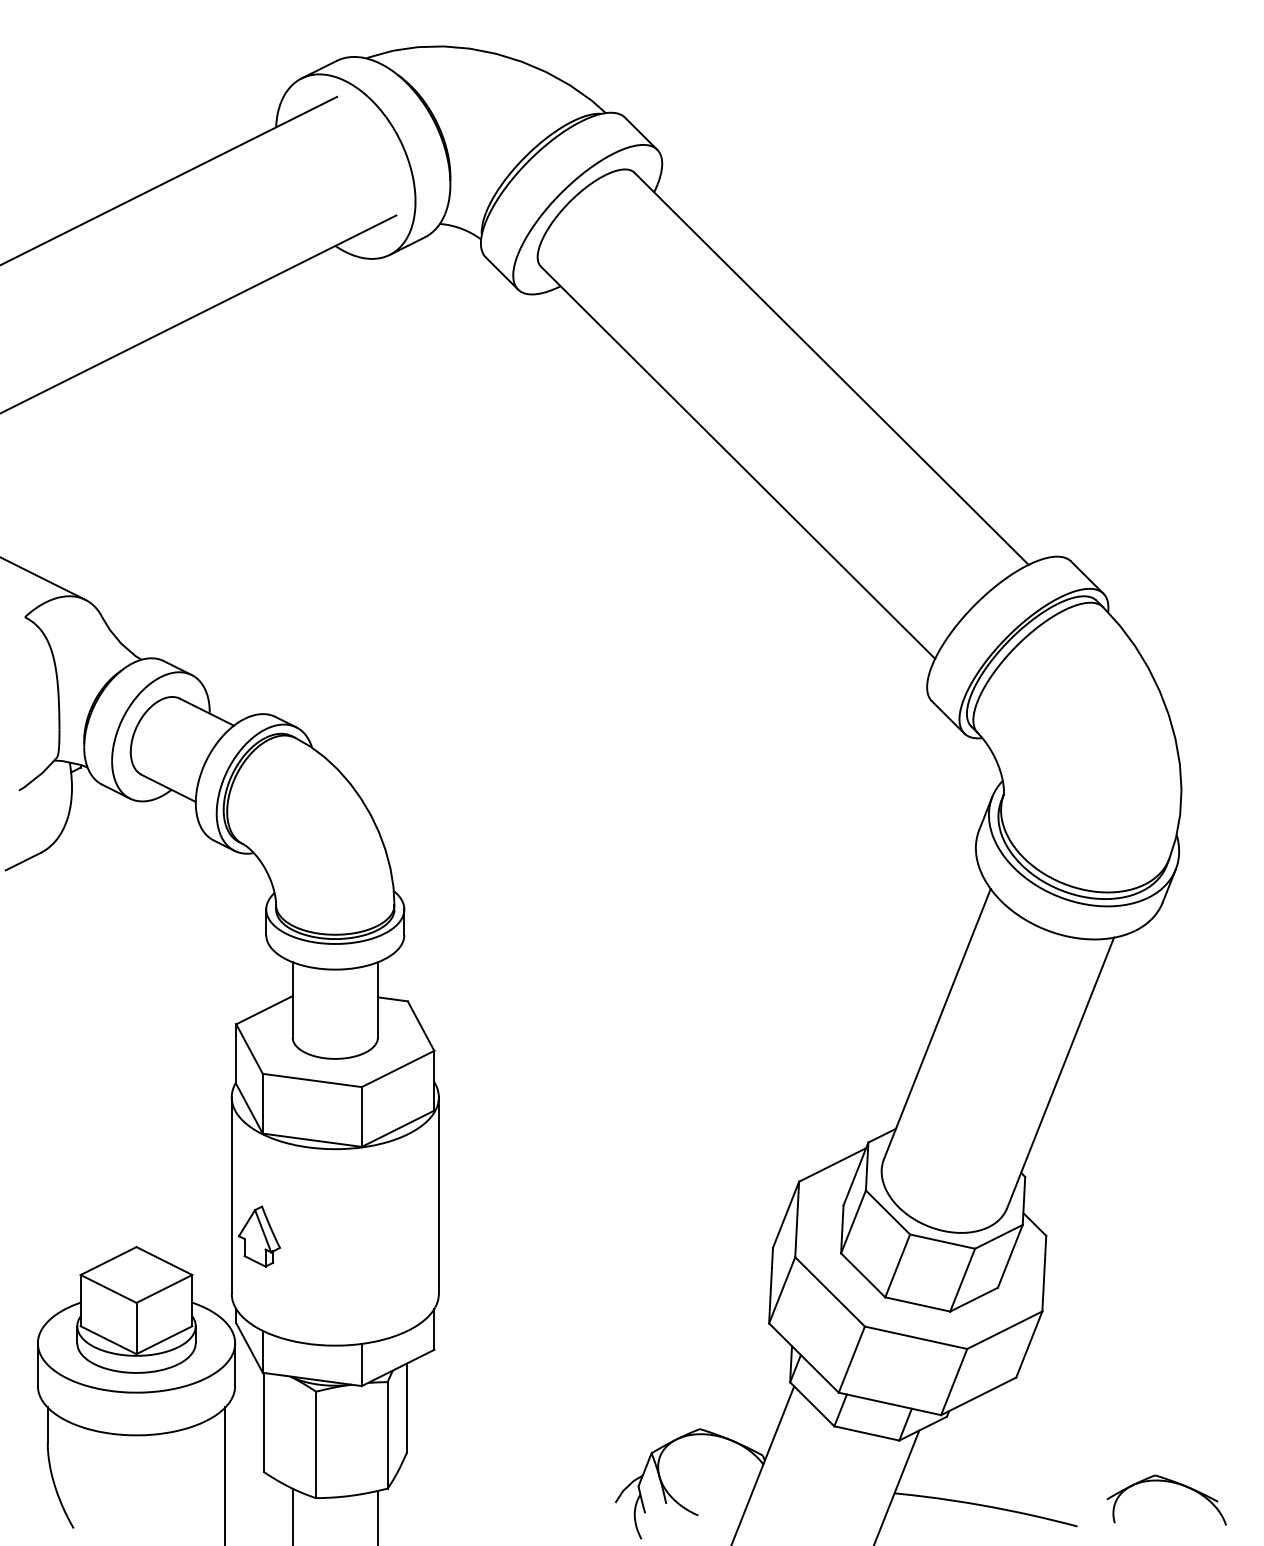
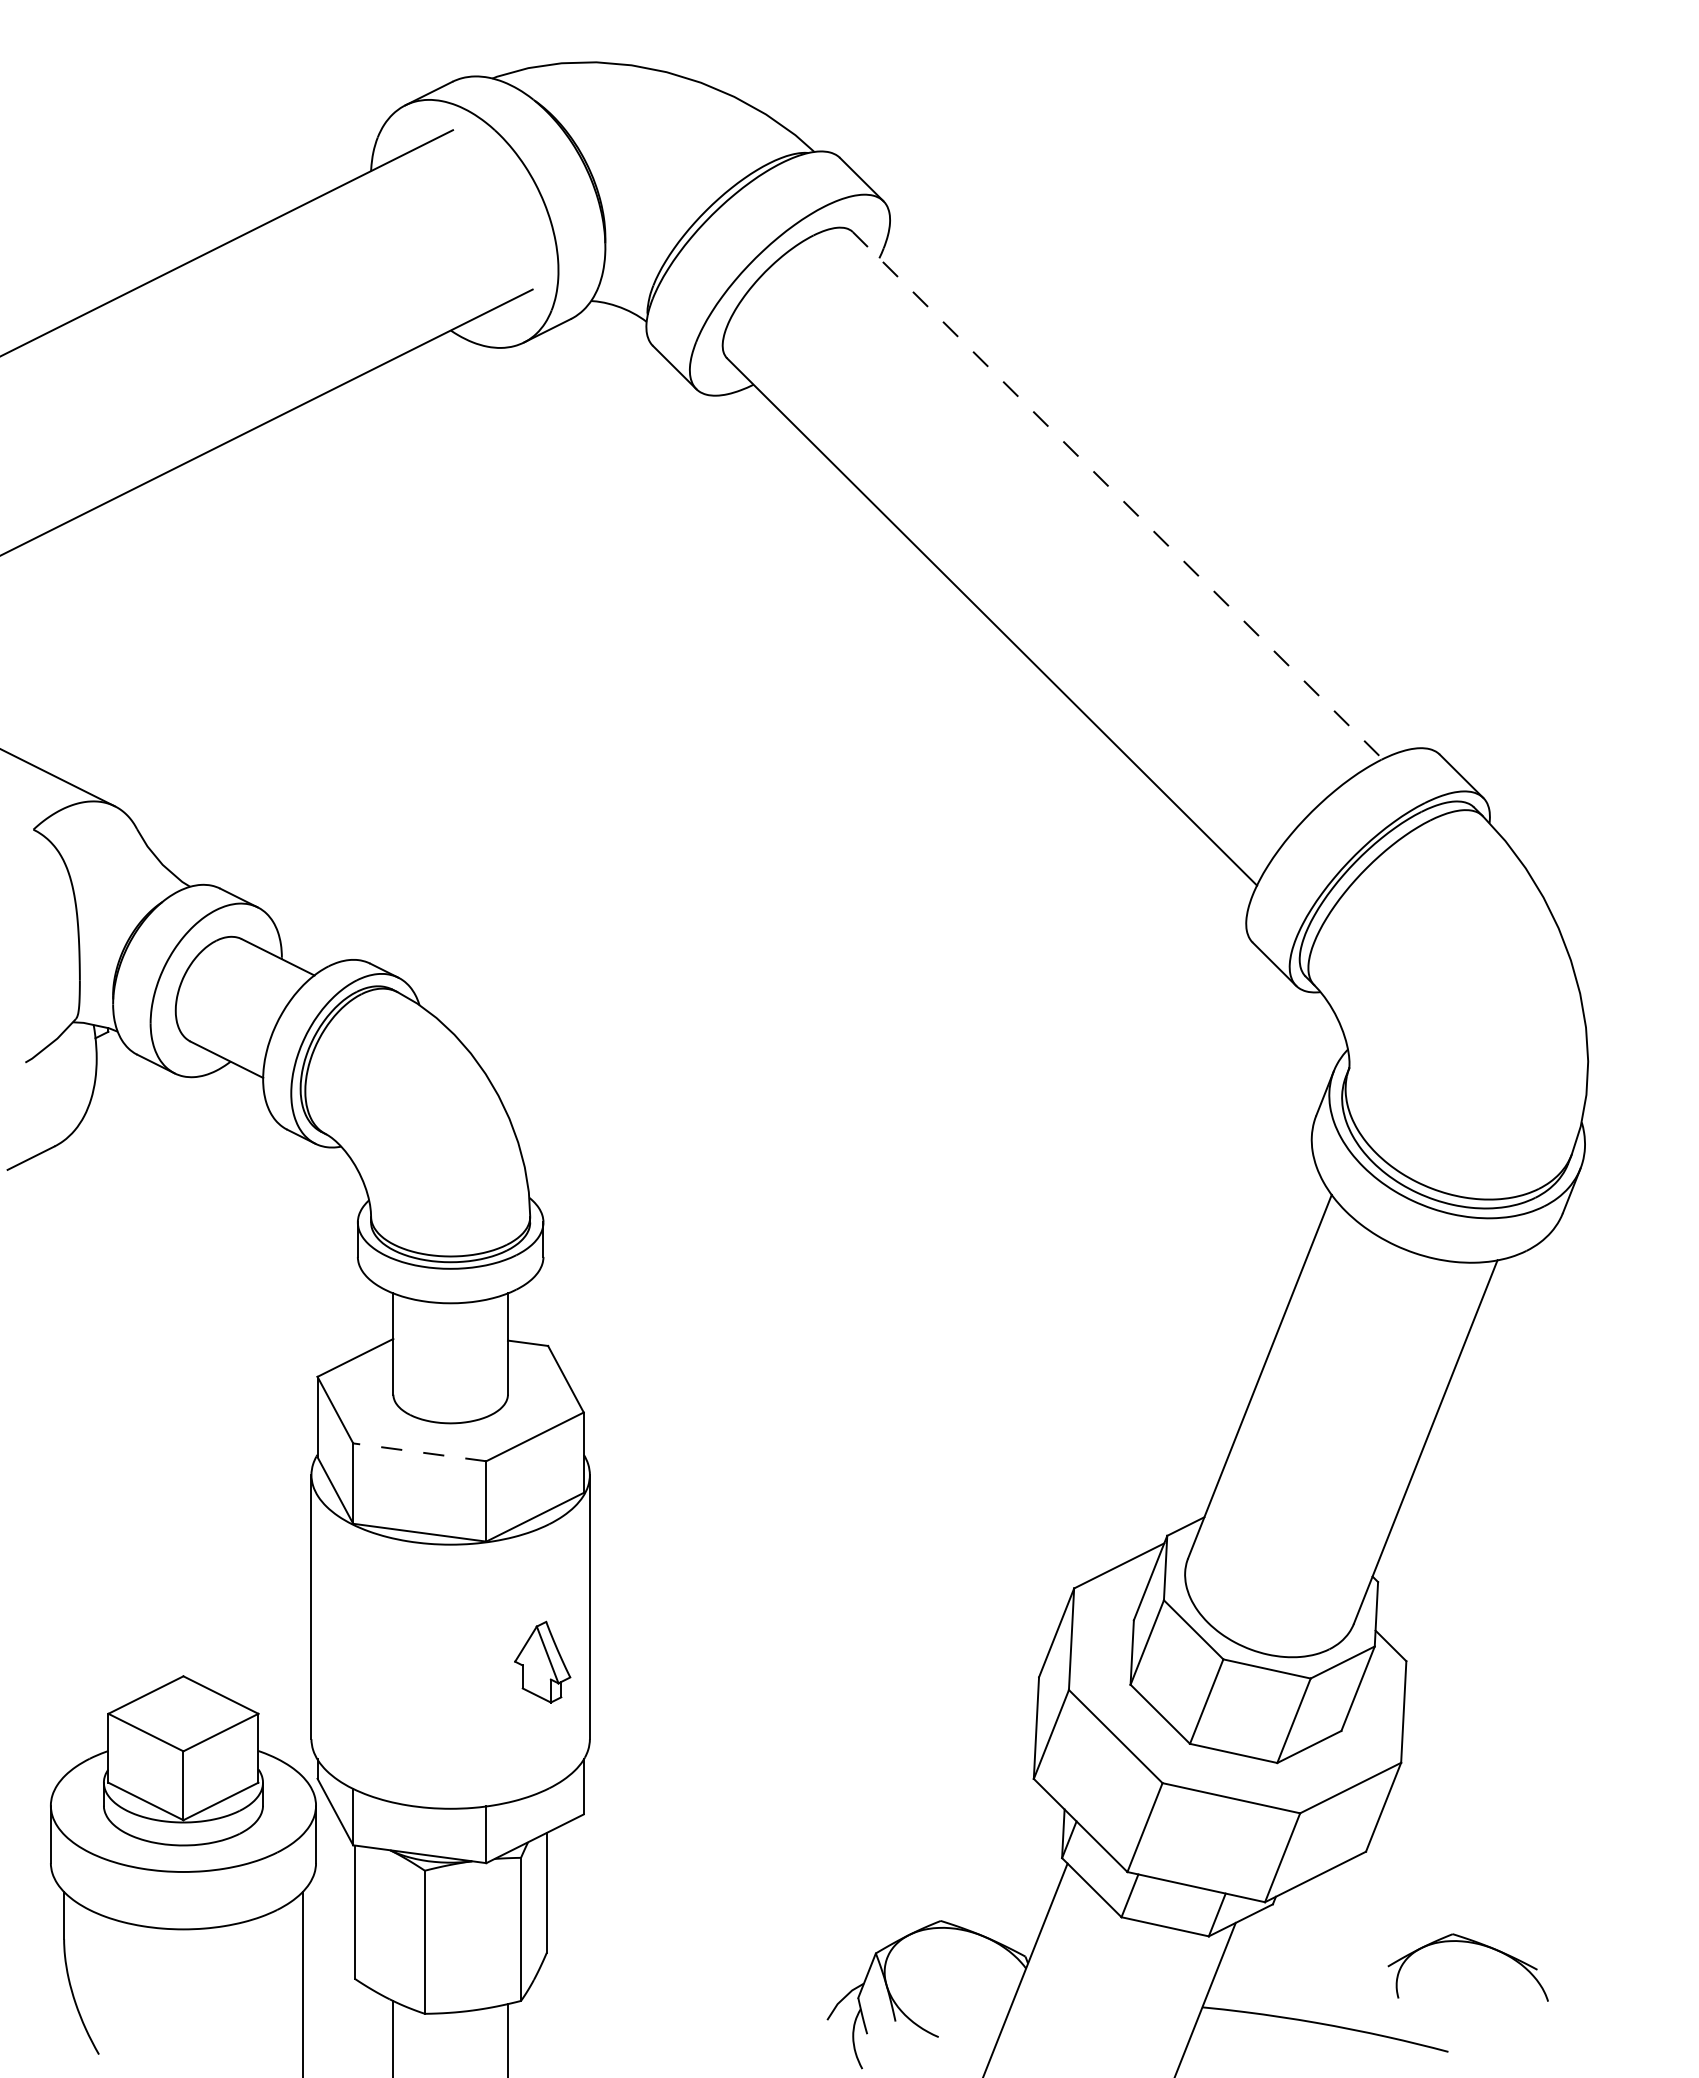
line: (831, 368) -> (1117, 495), solid -> dashed
line: (312, 1080) -> (419, 1452), solid -> dashed
part: (259, 1236) -> (542, 1661), moved
part: (1171, 1483) -> (1474, 1944), moved

